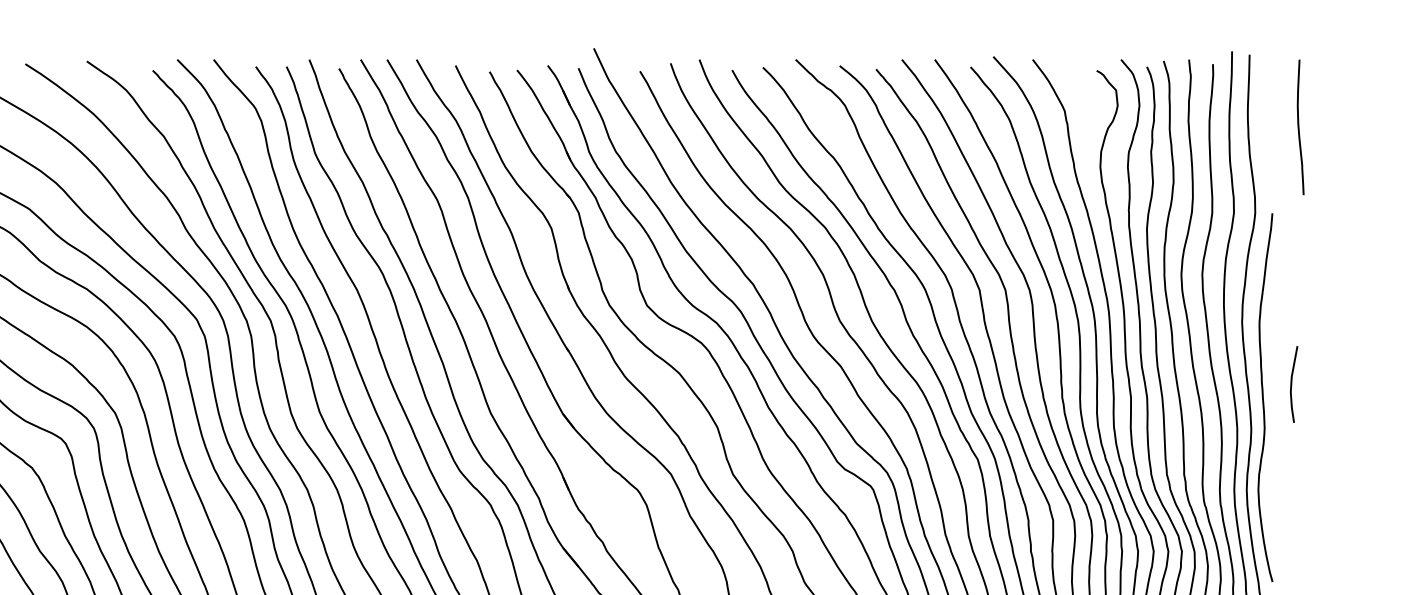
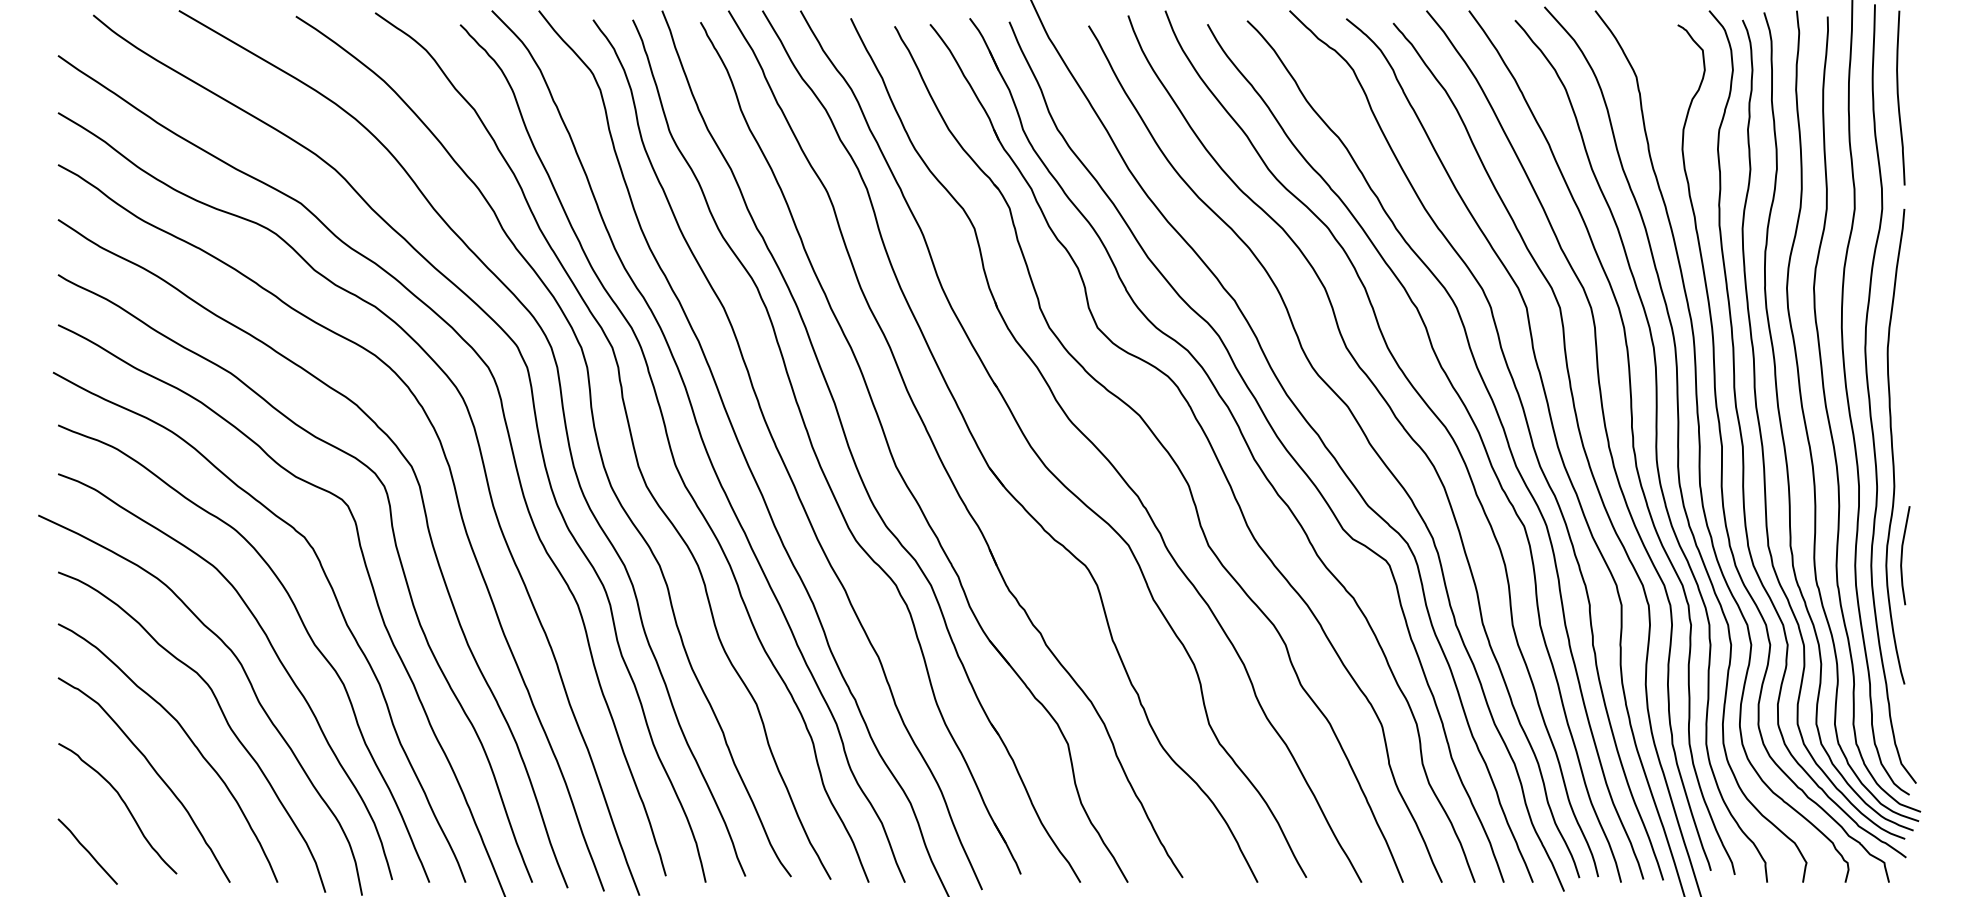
curve: (1298, 126) -> (1898, 97), moved
line: (1291, 384) -> (1902, 555), moved

